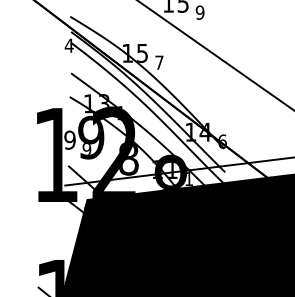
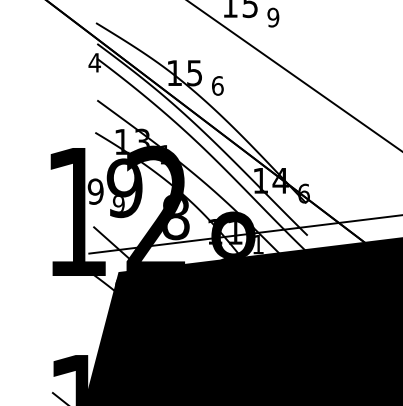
text: (159, 62) -> (217, 85), 7 -> 6

